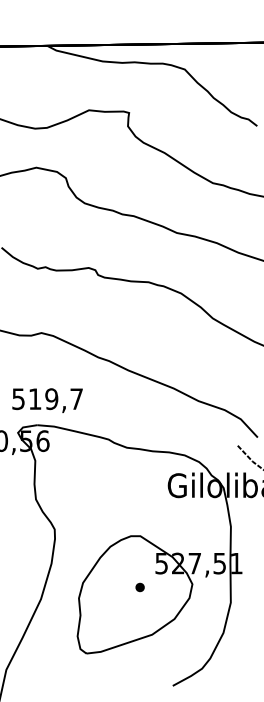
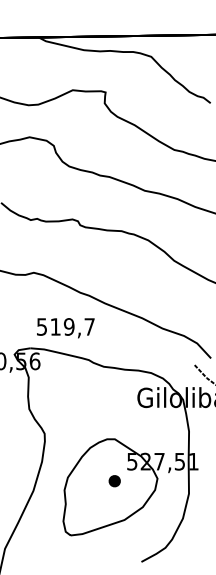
text: (47, 401) -> (65, 328), moved
part: (139, 587) -> (114, 481), size x1.6

